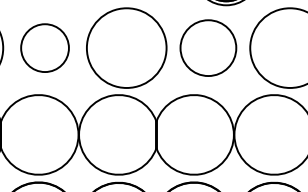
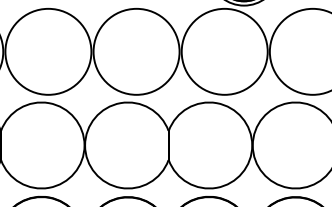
circle: (45, 47) -> (48, 51), size x1.67
circle: (208, 47) -> (224, 51), size x1.43

